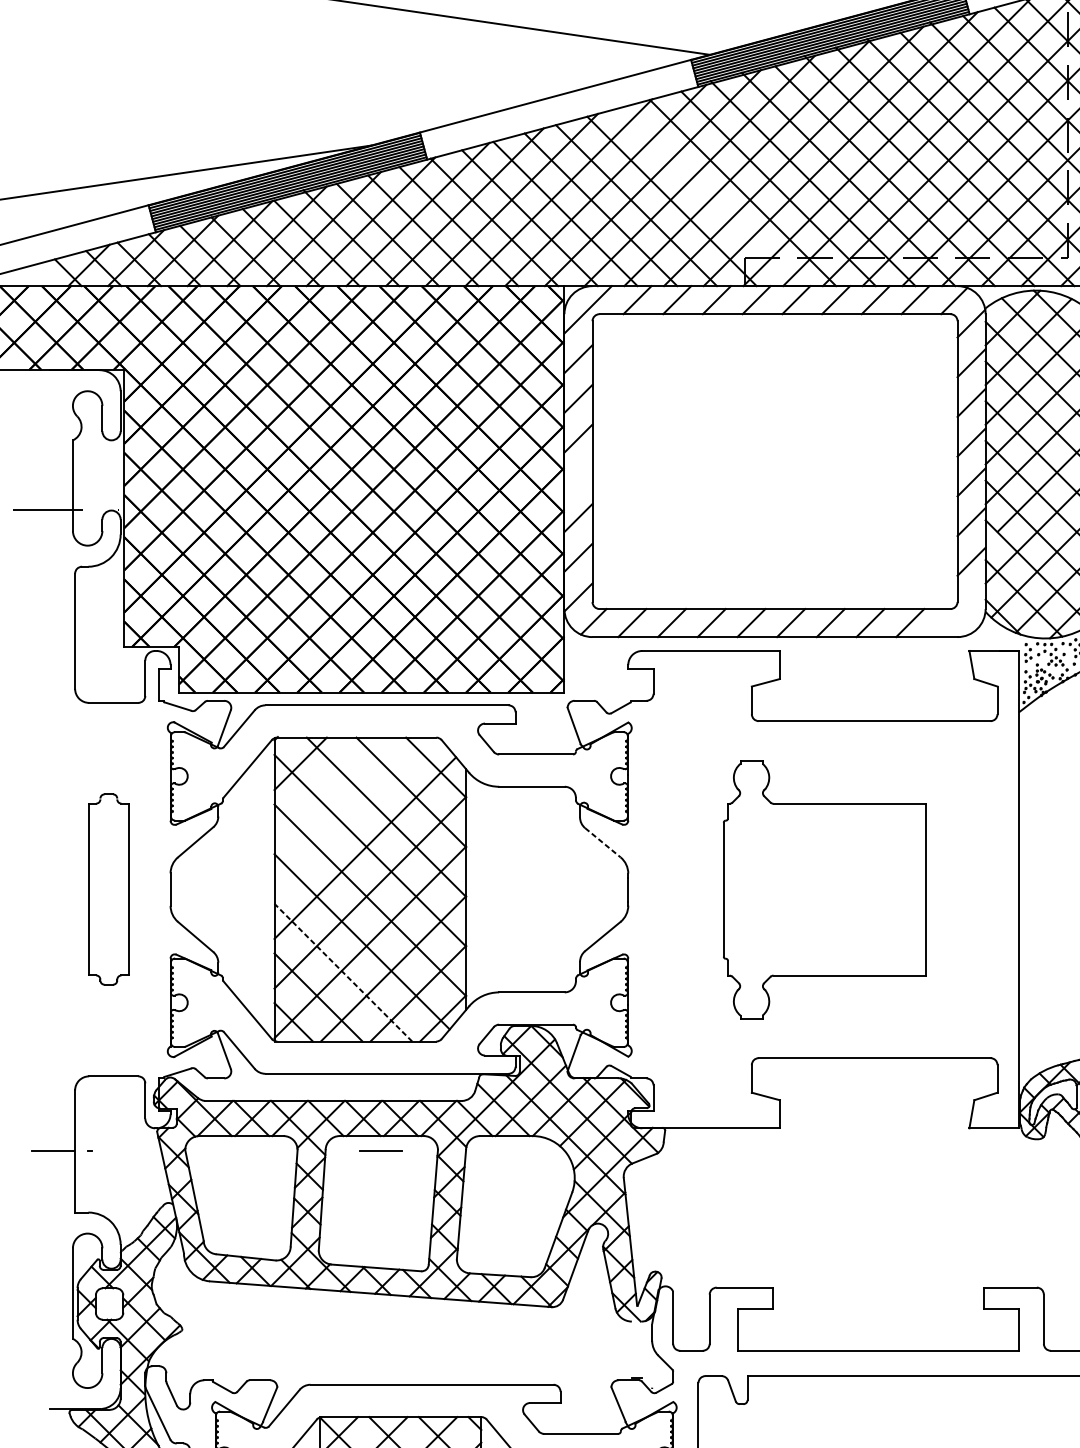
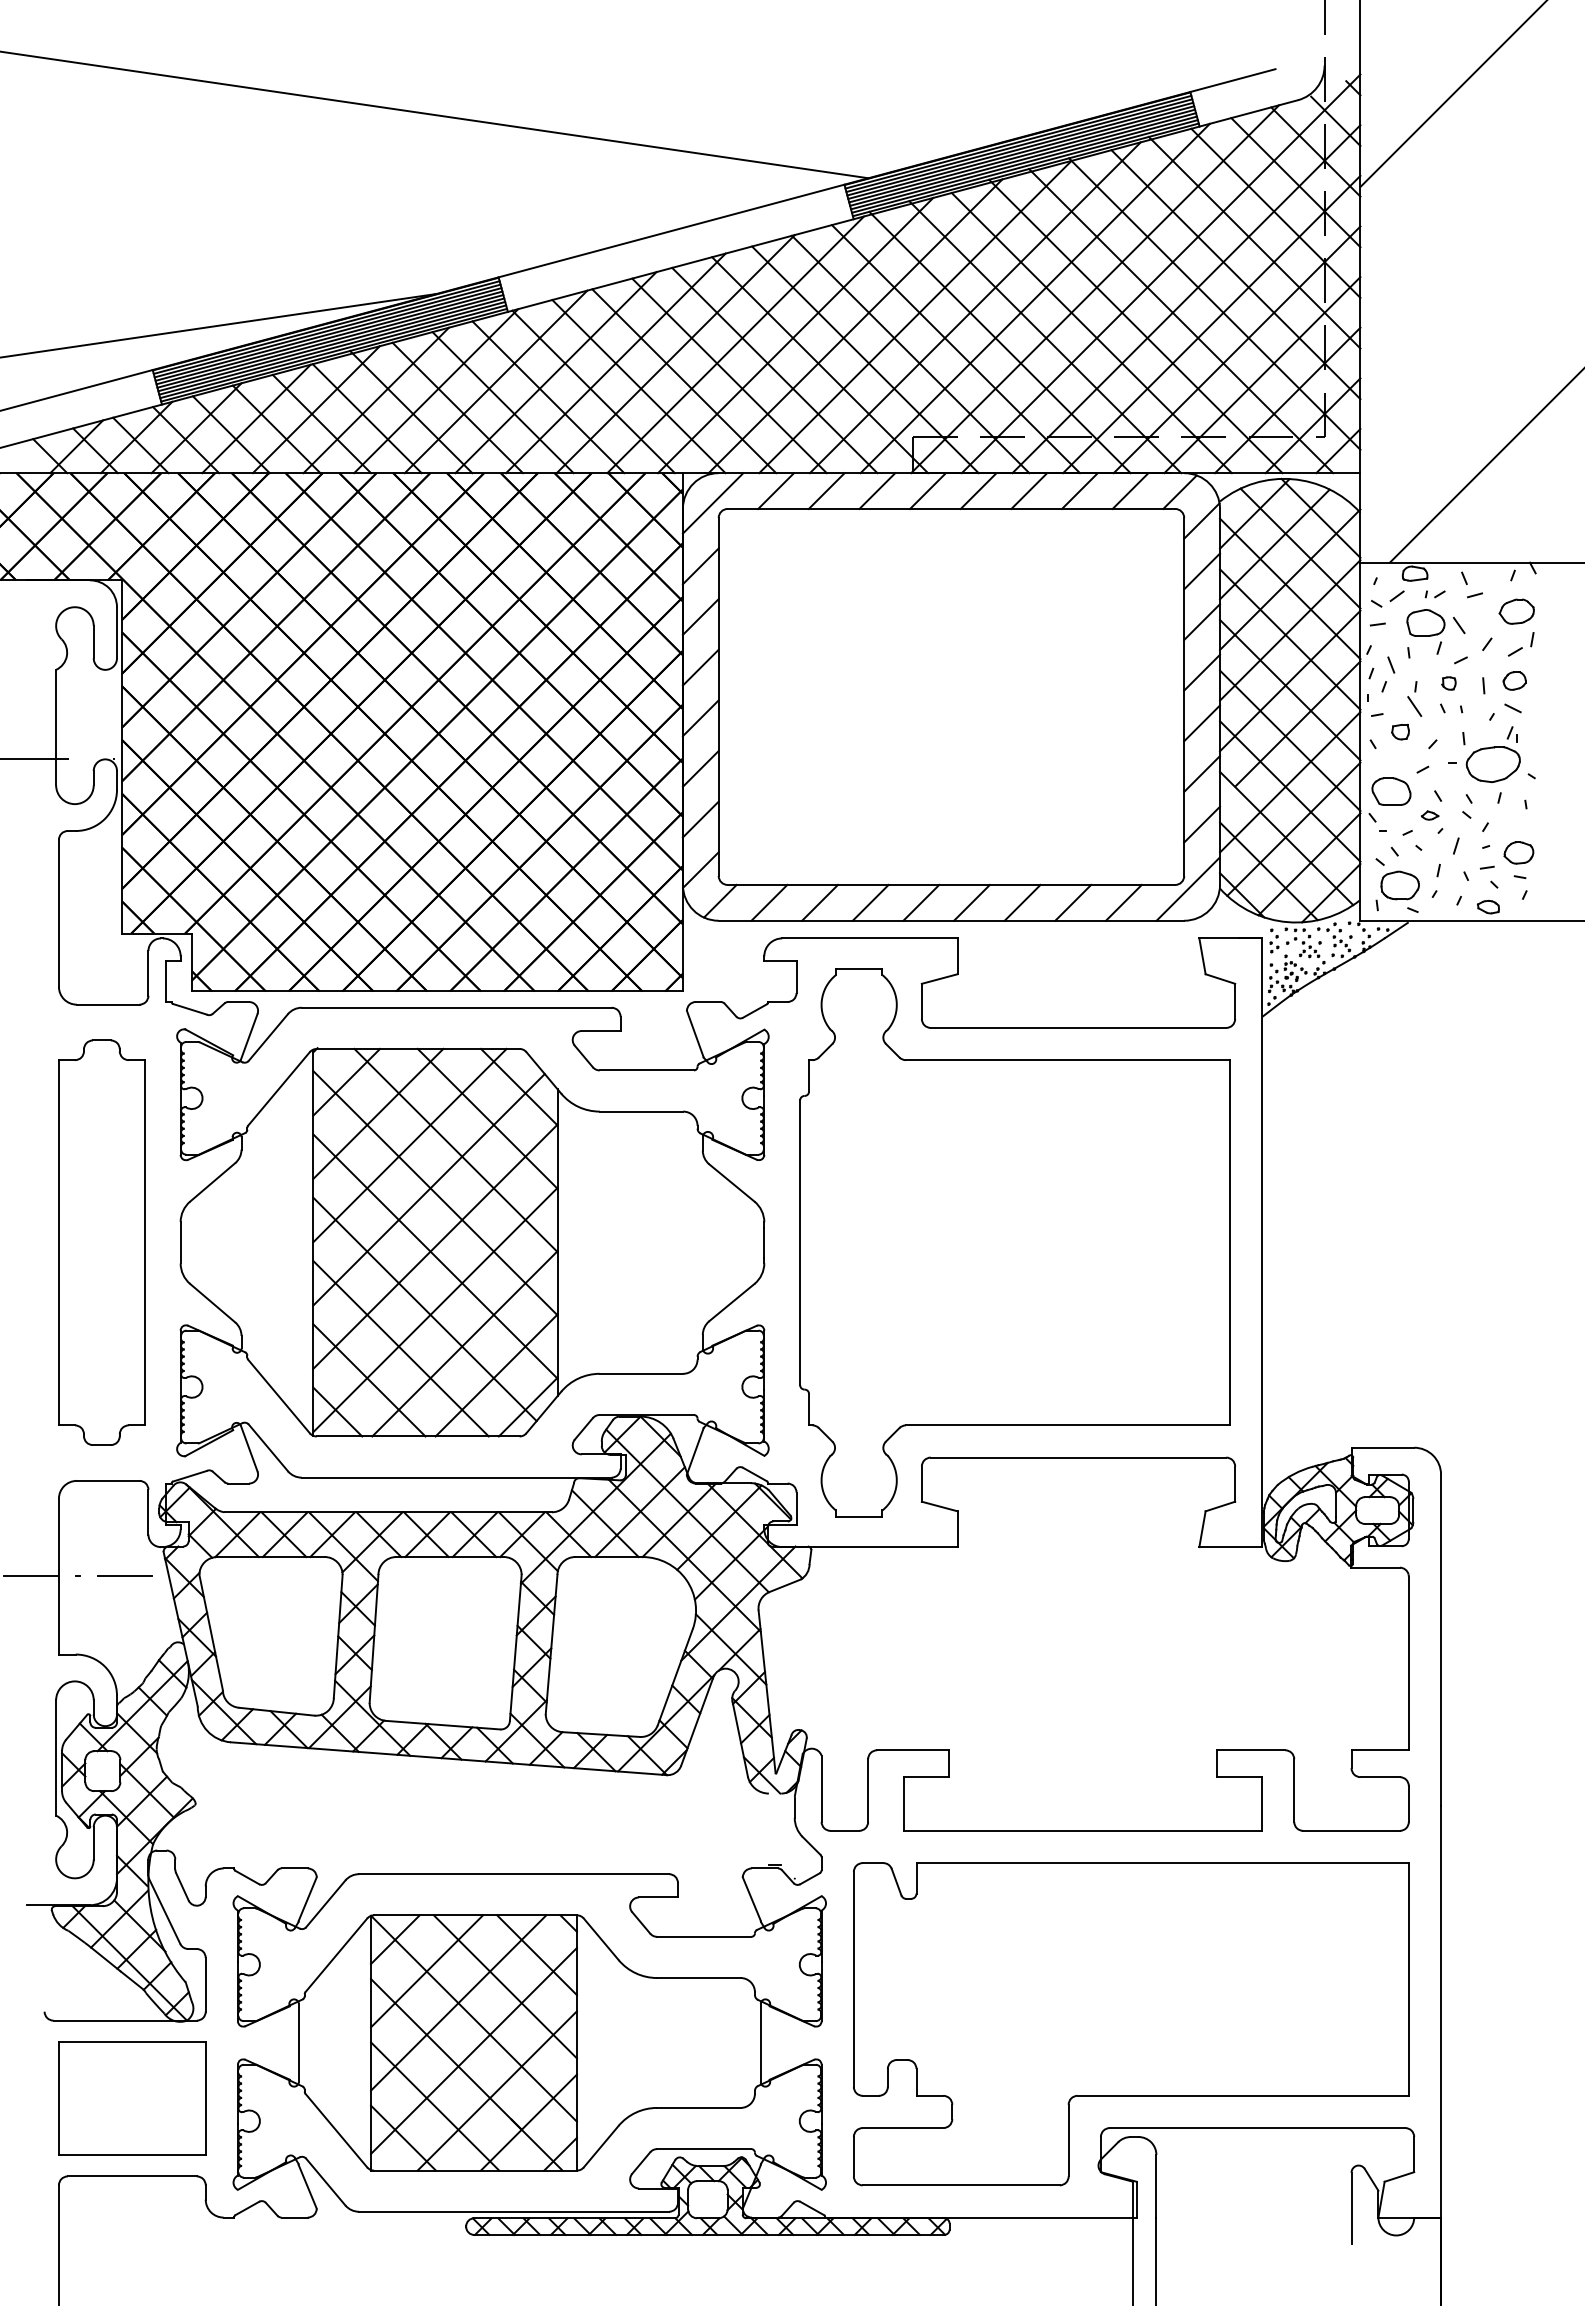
line: (707, 196) -> (865, 359), added
line: (578, 478) -> (700, 718), added
line: (960, 611) -> (1187, 888), added
line: (325, 788) -> (378, 1113), added
line: (350, 813) -> (409, 1145), added
line: (603, 843) -> (732, 1183), dashed -> solid
part: (108, 889) -> (101, 1242), size x1.67
part: (824, 889) -> (1014, 1242), size x1.67
line: (342, 972) -> (400, 1348), dashed -> solid
line: (380, 1150) -> (124, 1575), moved

